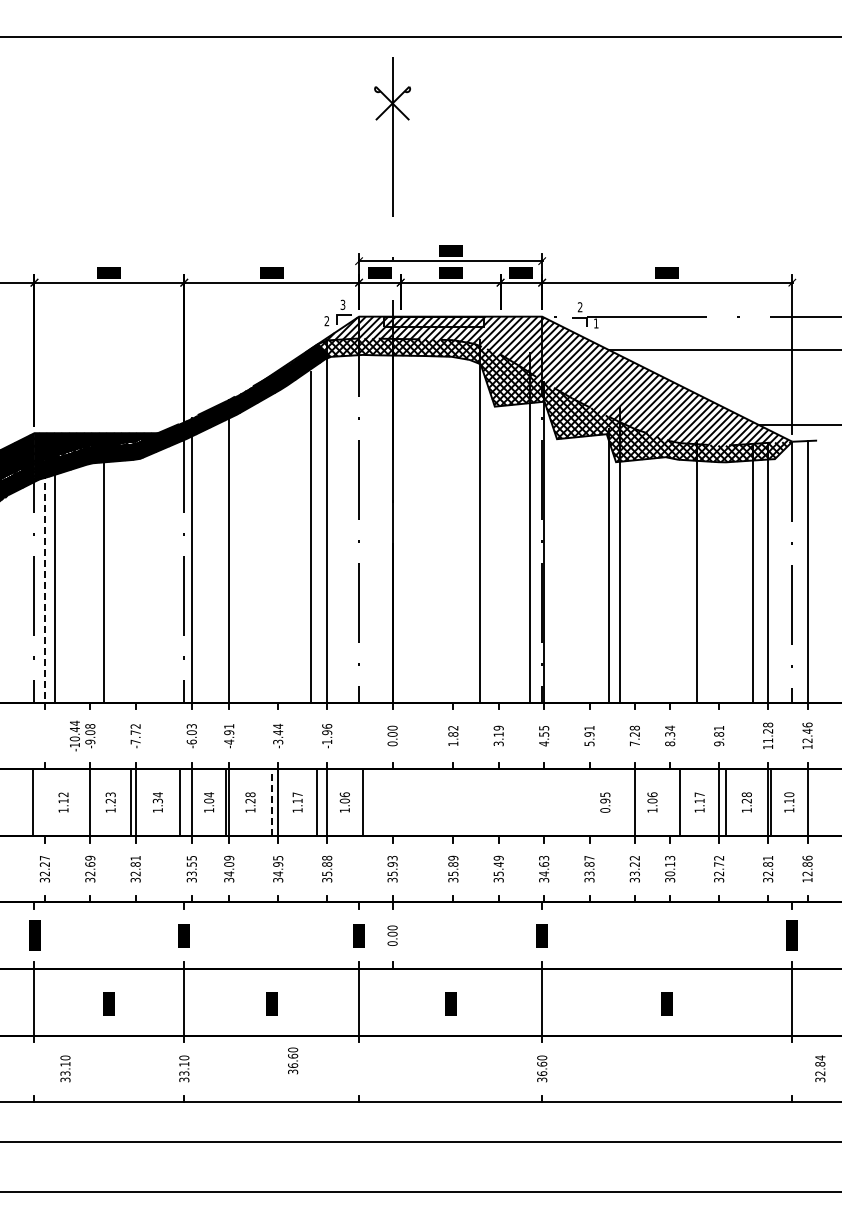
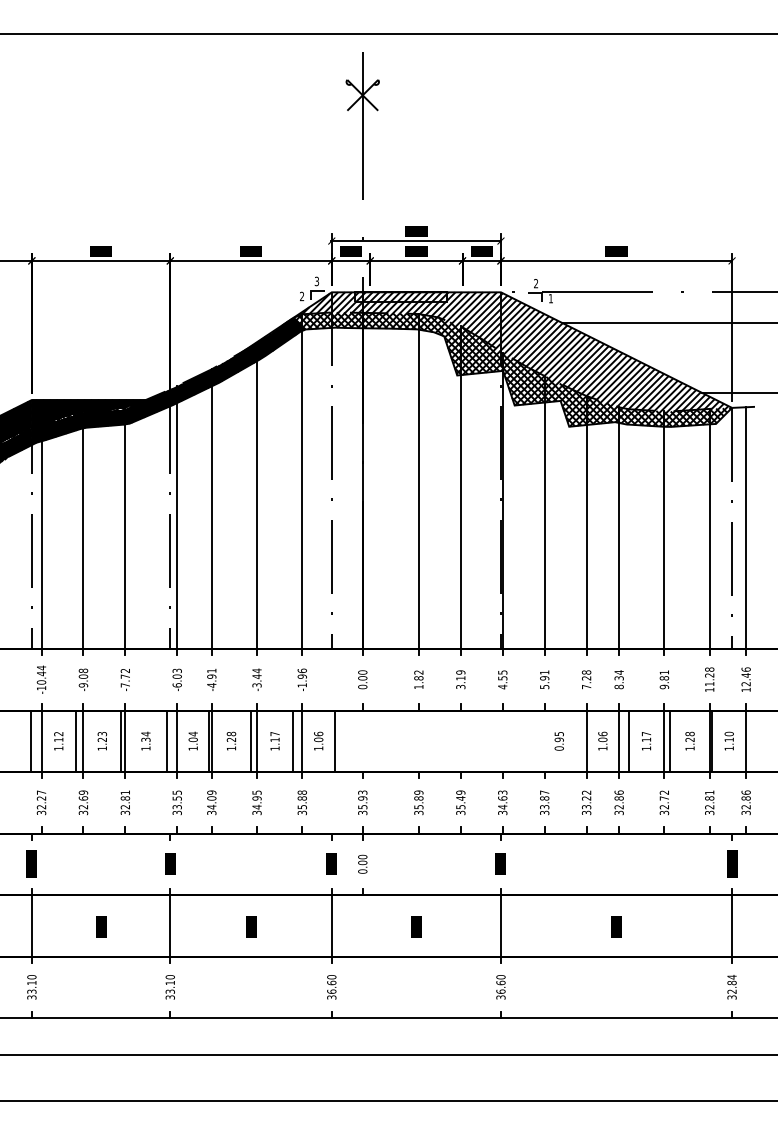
line: (480, 521) -> (419, 481), moved
line: (529, 527) -> (460, 487), moved
line: (311, 536) -> (257, 495), moved
line: (619, 554) -> (544, 512), moved
line: (608, 565) -> (586, 522), moved
line: (697, 571) -> (619, 527), moved
line: (103, 572) -> (125, 528), moved
line: (753, 573) -> (664, 529), moved
line: (55, 574) -> (83, 530), moved
line: (44, 582) -> (41, 537), dashed -> solid
text: (74, 735) -> (41, 679), moved
line: (44, 802) -> (41, 741), added
line: (82, 802) -> (76, 741), added
line: (271, 802) -> (250, 741), dashed -> solid
line: (670, 802) -> (619, 741), added
text: (670, 865) -> (619, 799), 30.13 -> 32.86
text: (807, 879) -> (746, 812), 12.86 -> 32.86
text: (293, 1060) -> (332, 986), moved
text: (65, 1068) -> (31, 986), moved
text: (820, 1068) -> (732, 986), moved

